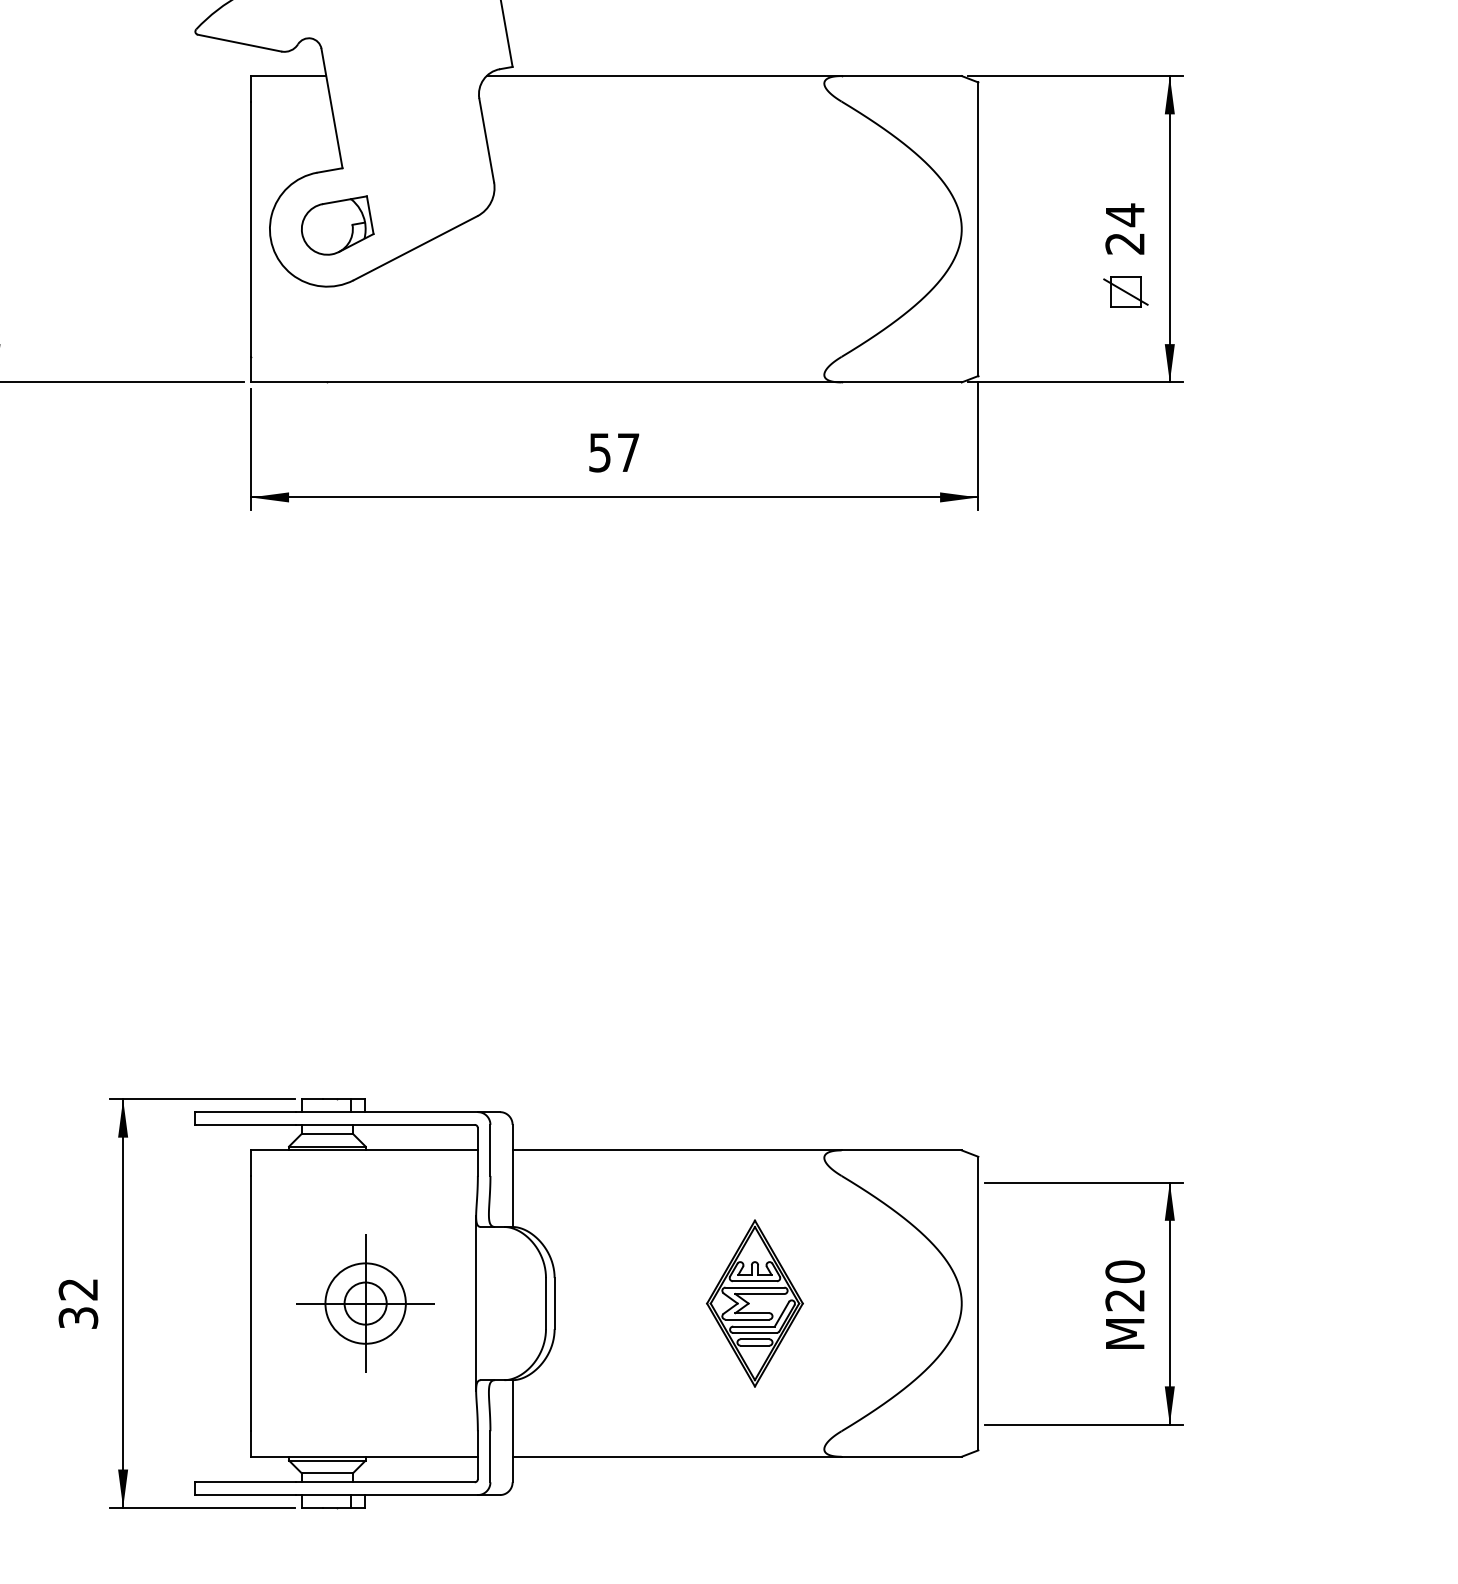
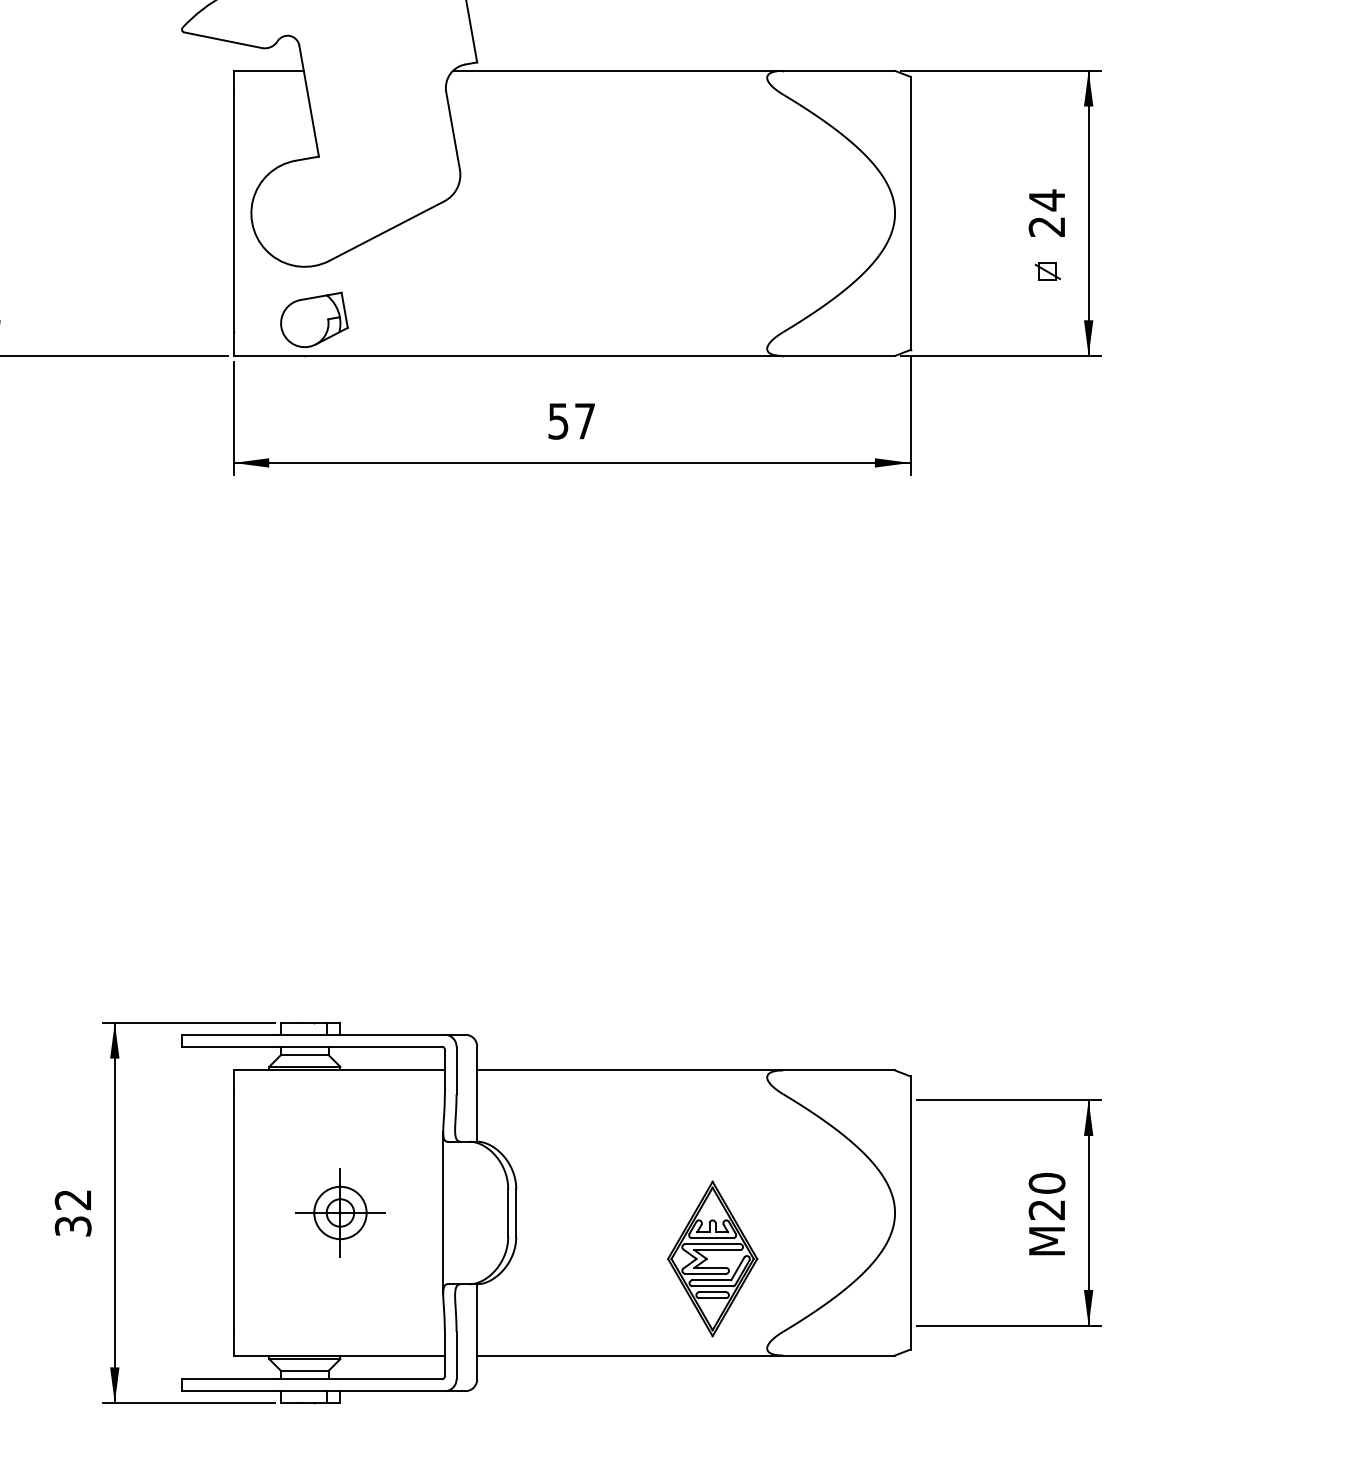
part: (337, 225) -> (314, 319), moved
part: (1125, 291) -> (1047, 271), size x0.6
part: (365, 1303) -> (340, 1212), size x0.7
part: (754, 1303) -> (712, 1258), moved

